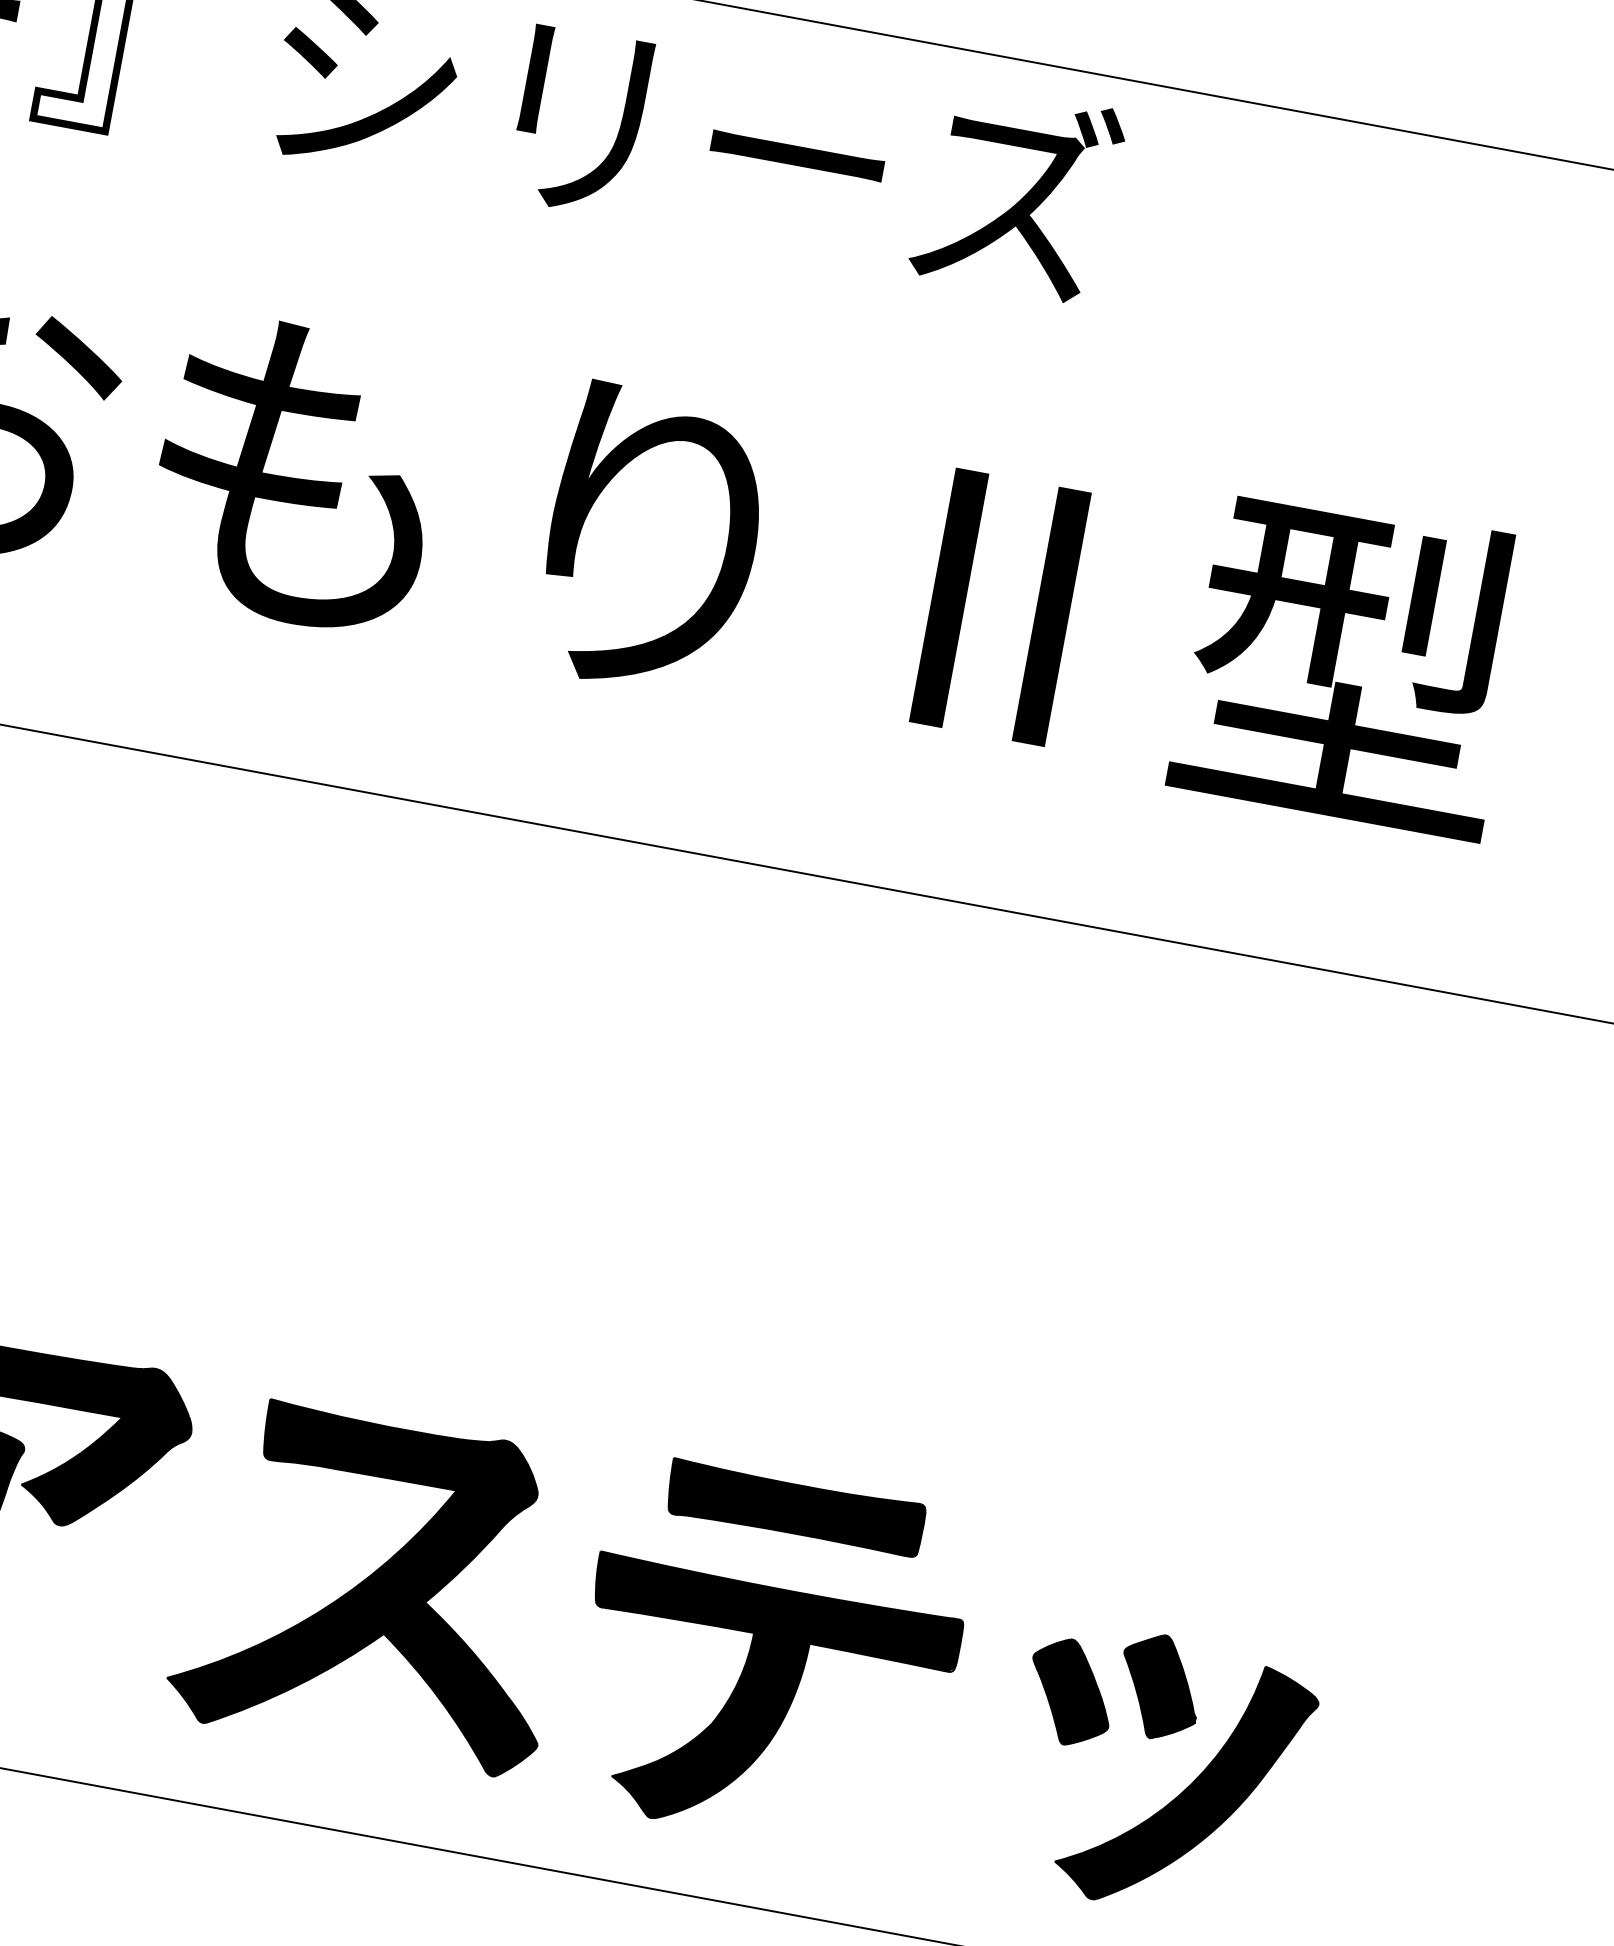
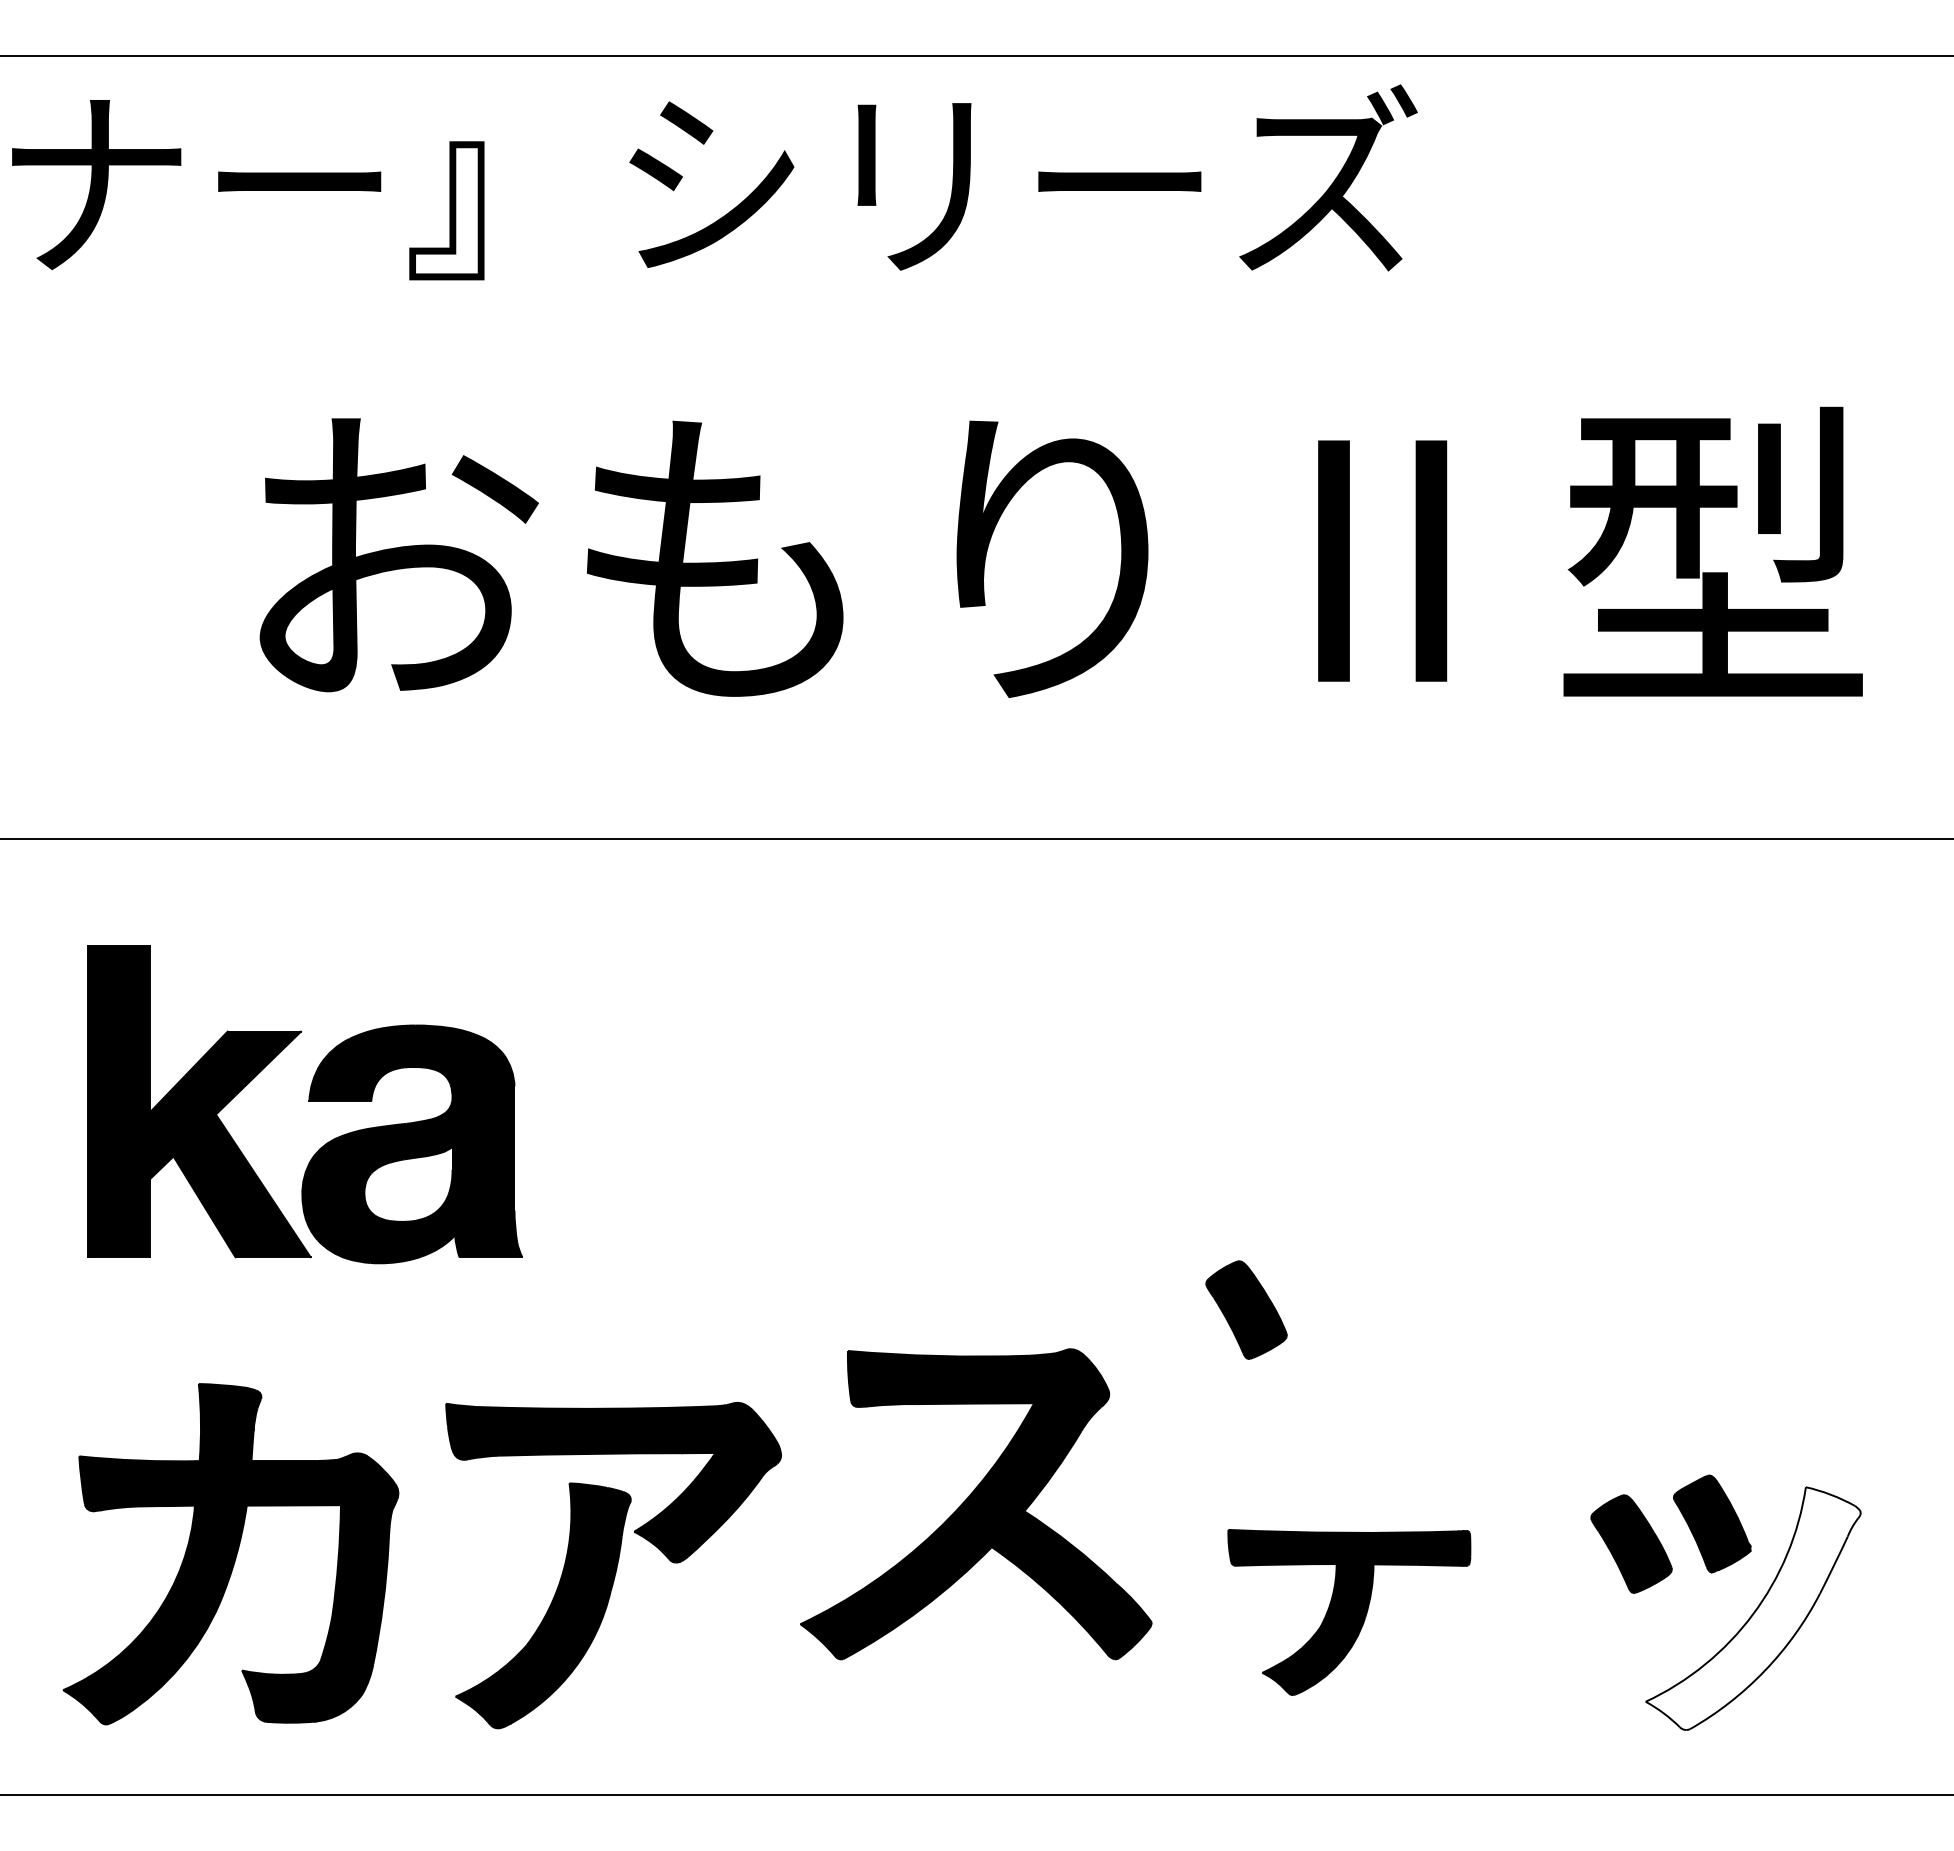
part: (710, 1369) -> (1246, 1309), added
part: (796, 1508) -> (1348, 1422), removed
part: (376, 1586) -> (976, 1504), moved
part: (759, 1709) -> (1349, 1612), size x0.7
fill: (1185, 1784) -> (1752, 1608), removed

